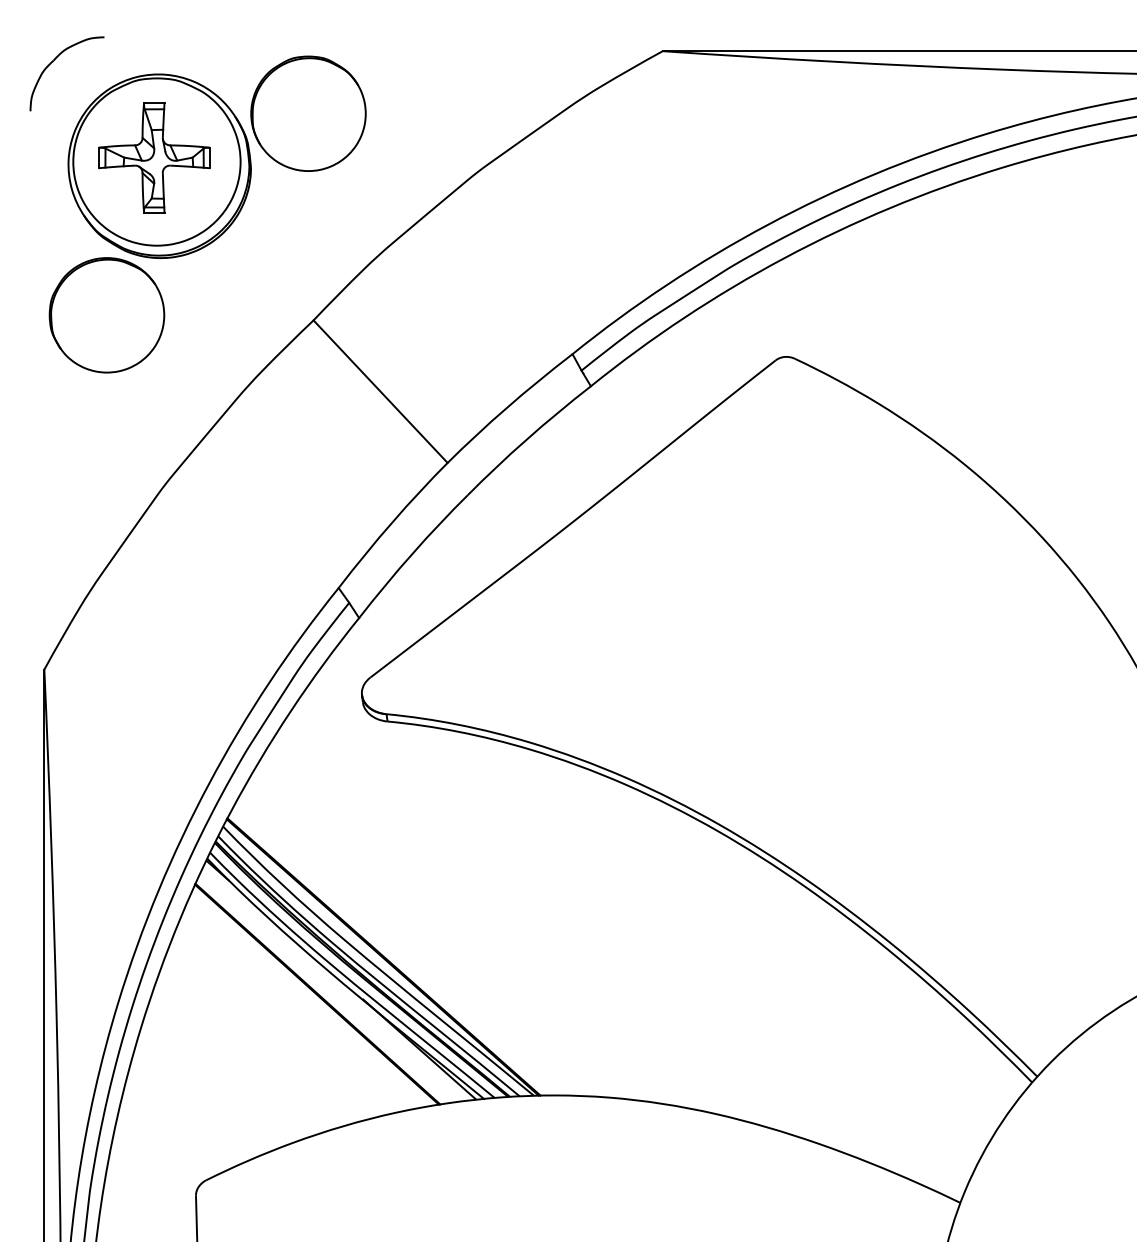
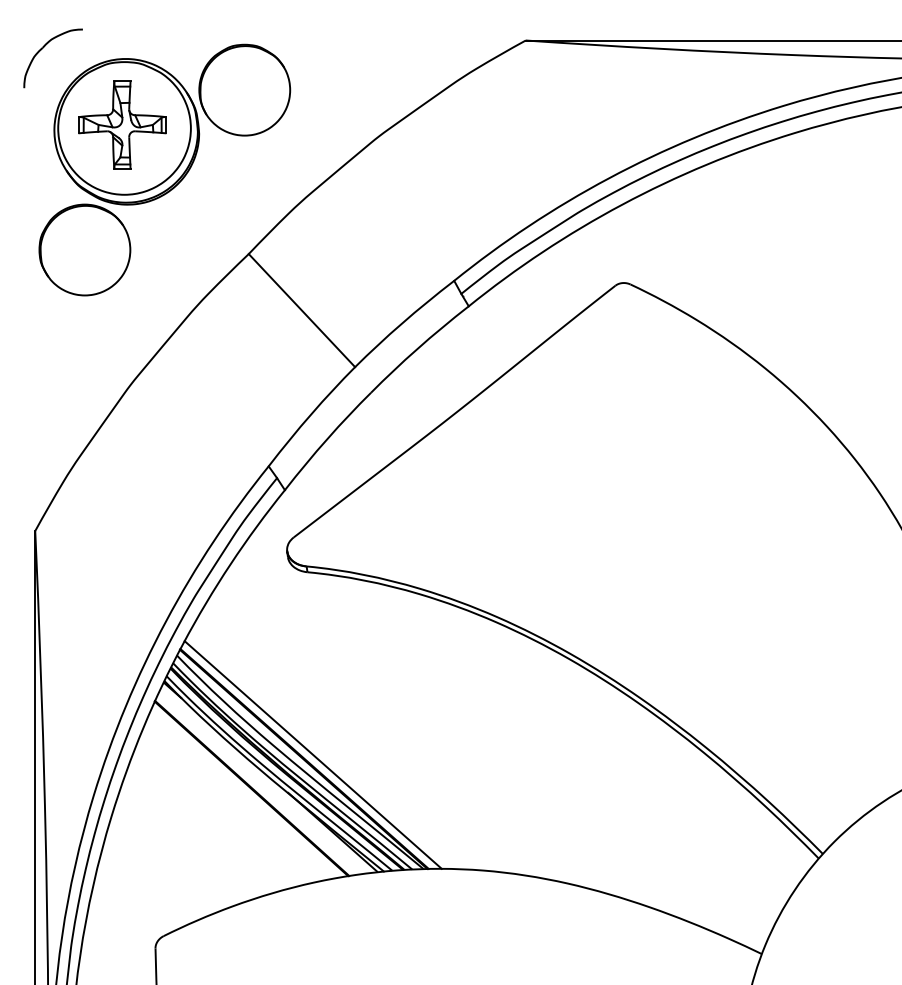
line: (393, 951) -> (312, 754), added

